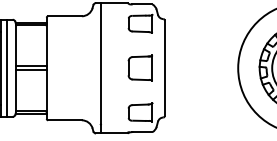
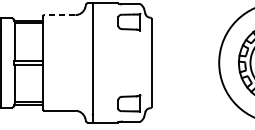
line: (65, 16) -> (60, 15), solid -> dashed
line: (6, 67) -> (6, 62), removed
part: (139, 67) -> (128, 62), removed

